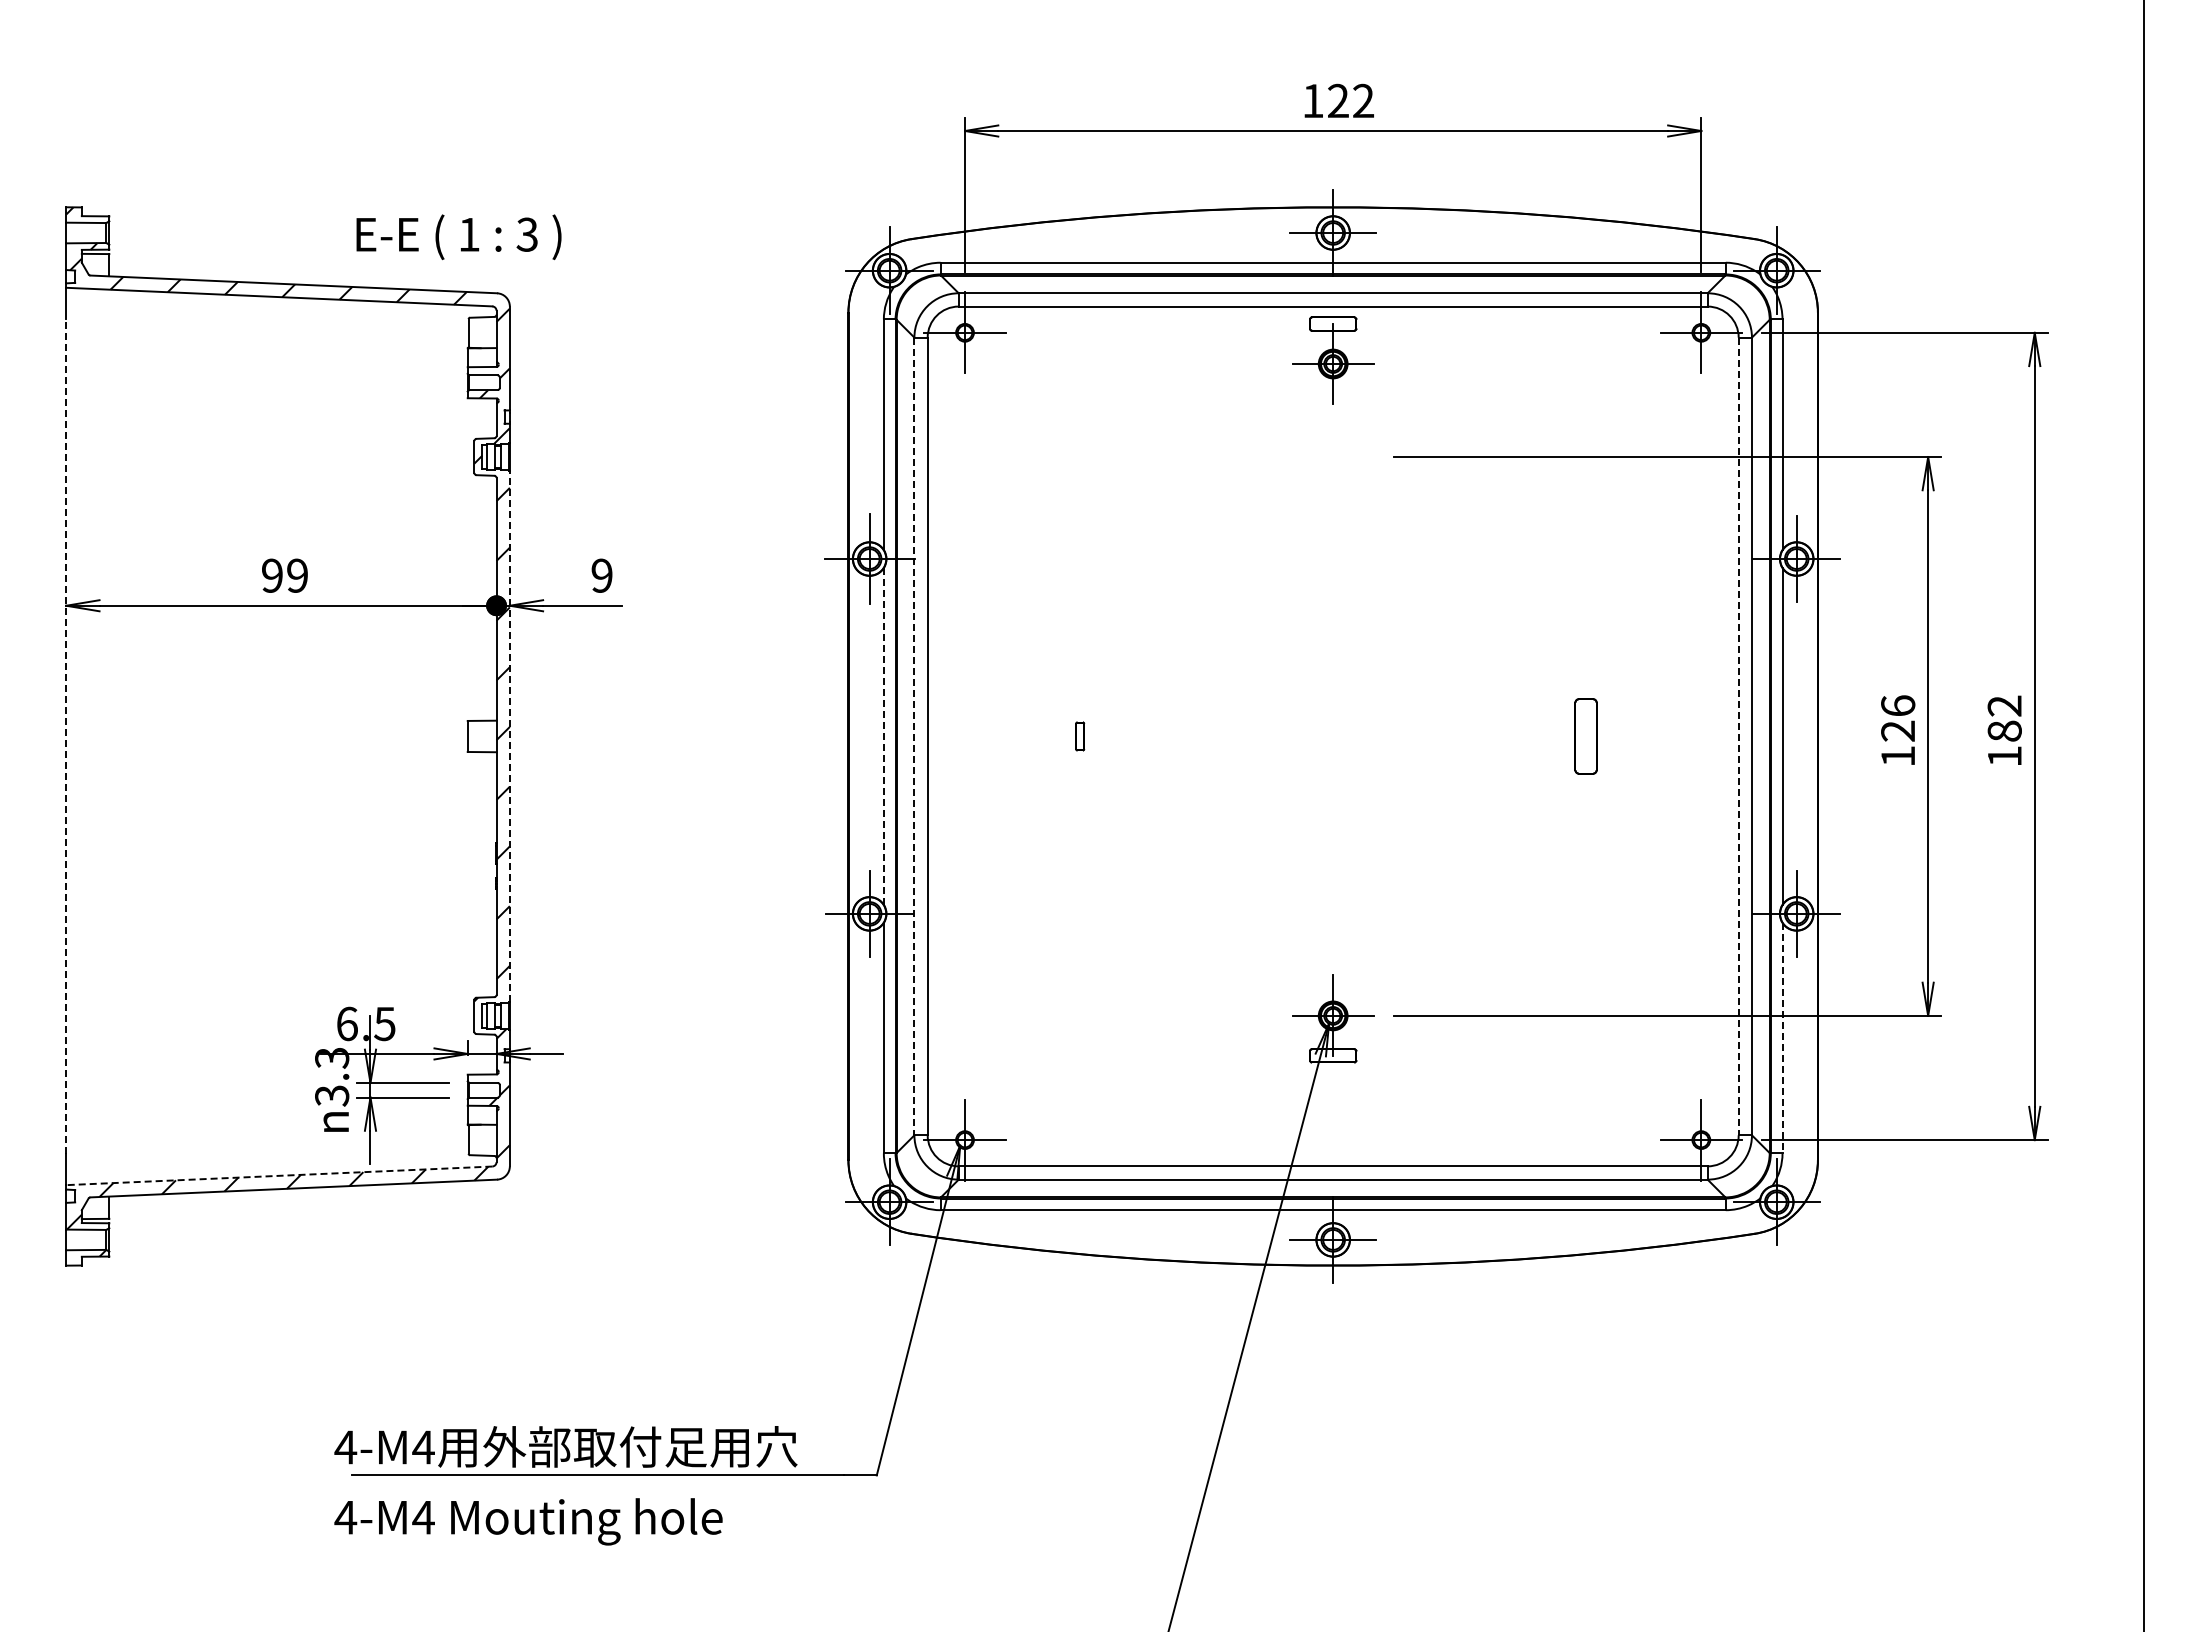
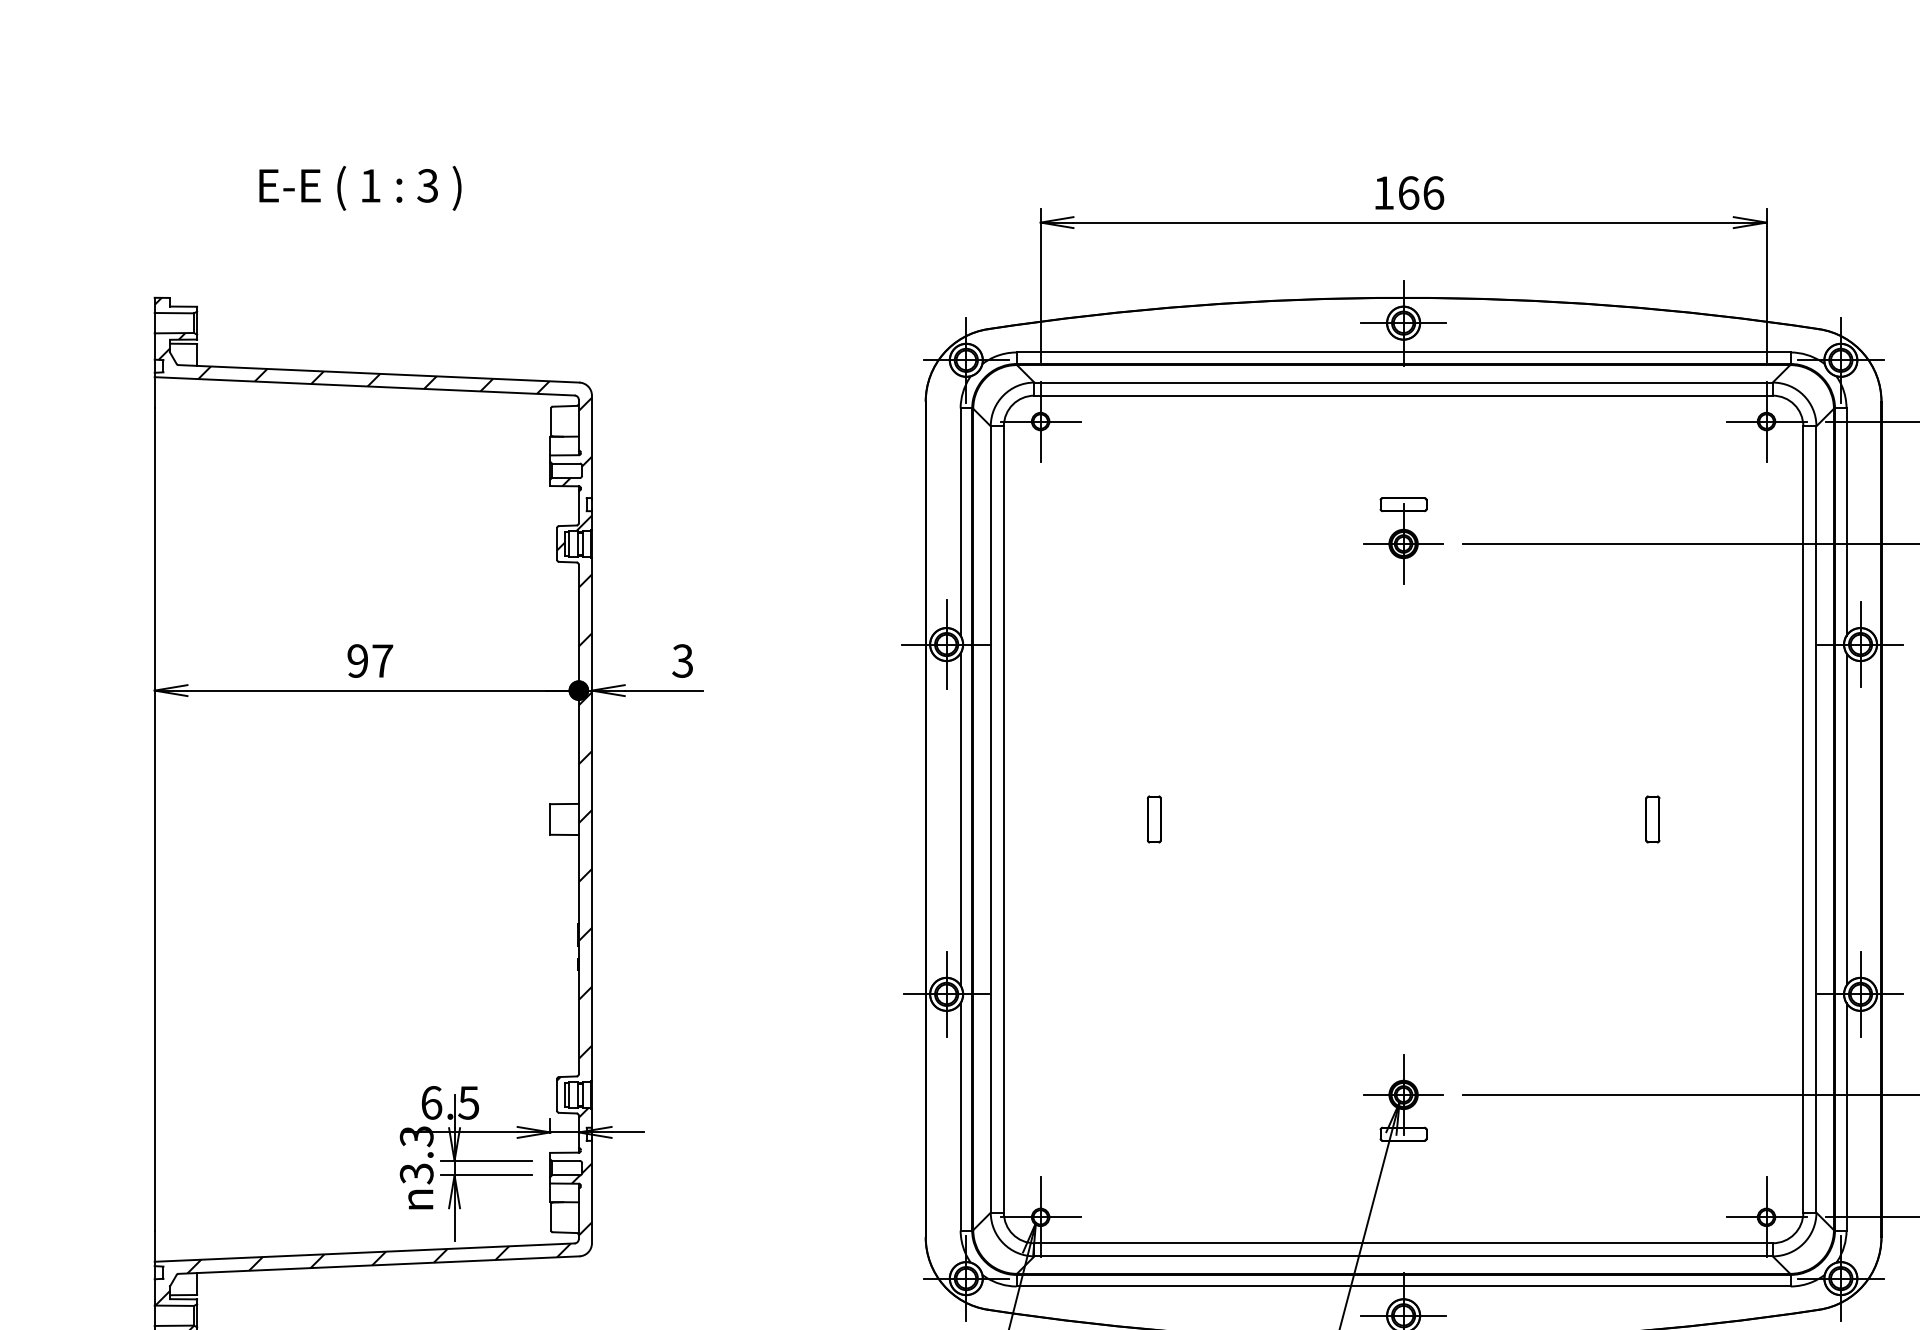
text: (1351, 100) -> (1421, 192), 122 -> 166
text: (458, 237) -> (359, 188), moved
part: (1333, 360) -> (1403, 540), moved
text: (297, 575) -> (382, 660), 99 -> 97
text: (601, 575) -> (682, 660), 9 -> 3
line: (509, 735) -> (591, 818), dashed -> solid
line: (883, 735) -> (960, 818), dashed -> solid
line: (66, 736) -> (154, 819), dashed -> solid
line: (914, 736) -> (990, 819), dashed -> solid
part: (1079, 736) -> (1153, 819), size x1.67
part: (1585, 736) -> (1652, 819), size x0.62
line: (1738, 736) -> (1803, 819), dashed -> solid
line: (1782, 1038) -> (1846, 1117), dashed -> solid
line: (278, 1175) -> (363, 1252), dashed -> solid

